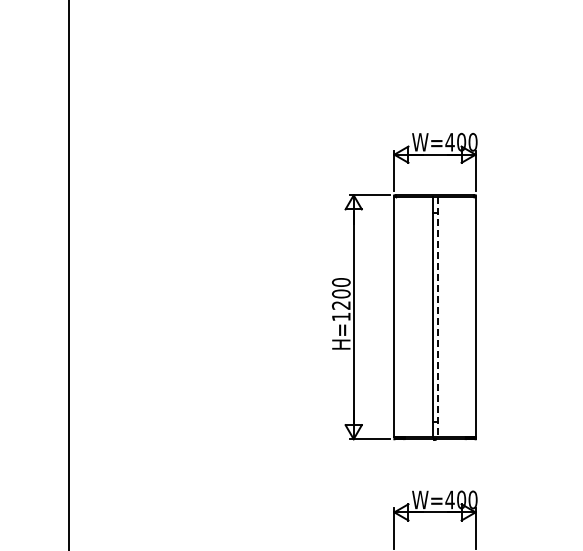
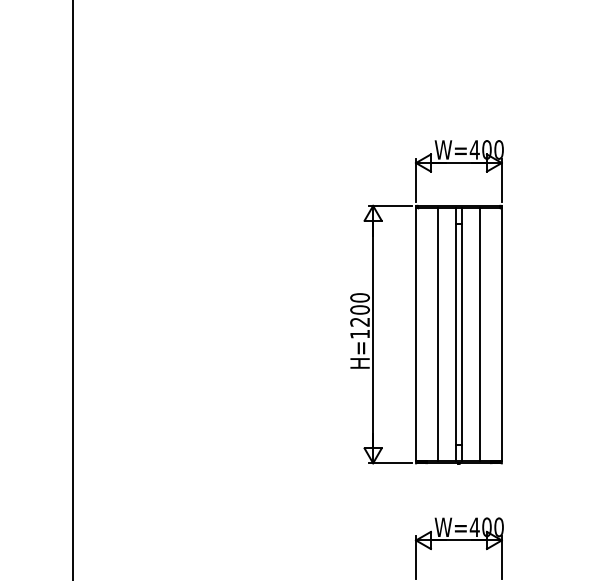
line: (414, 317) -> (437, 334), added
line: (437, 317) -> (461, 334), dashed -> solid
line: (455, 317) -> (480, 334), added

